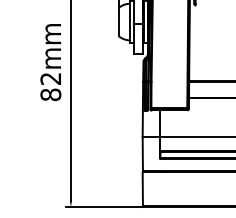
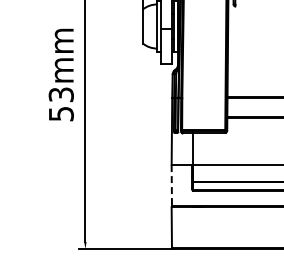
text: (50, 86) -> (60, 104), 82mm -> 53mm
line: (142, 154) -> (171, 185), solid -> dashed

